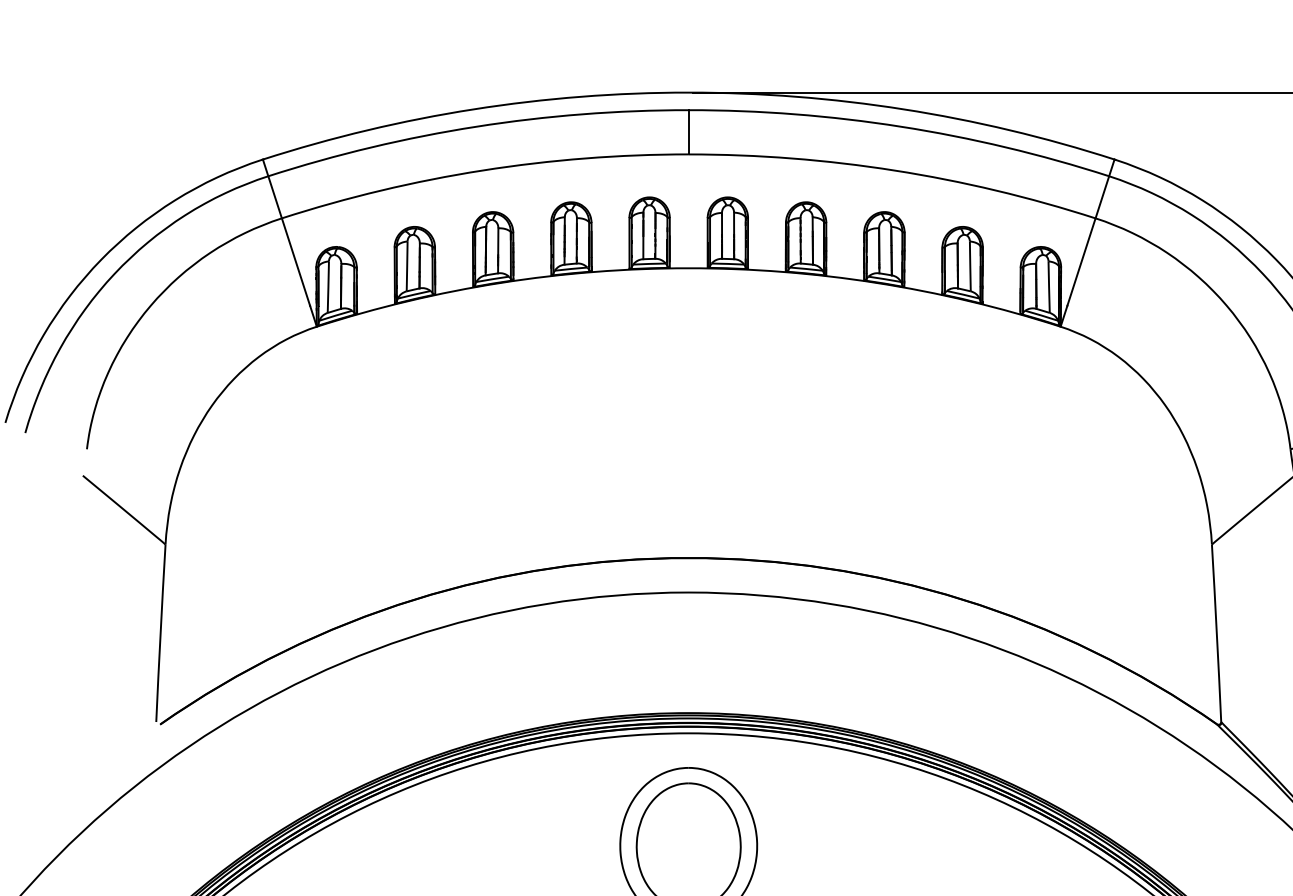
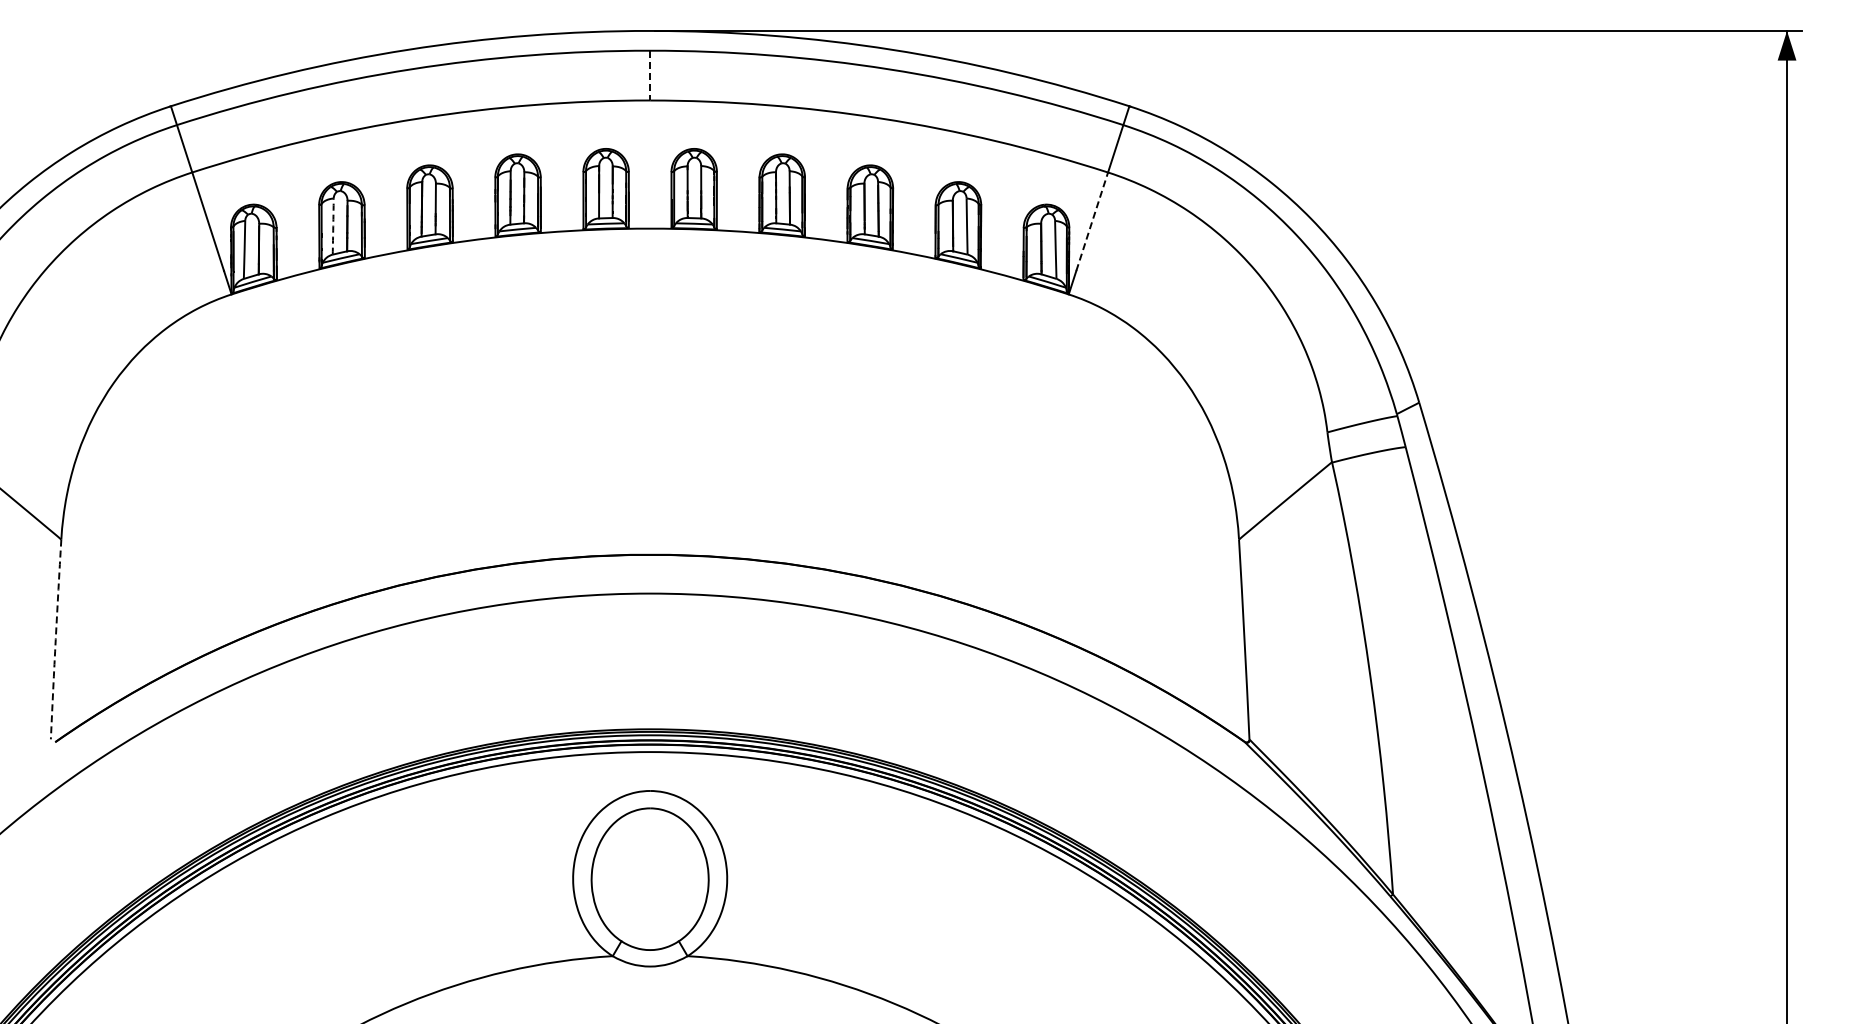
line: (689, 132) -> (650, 75), solid -> dashed
line: (1081, 261) -> (1092, 221), solid -> dashed
arc: (407, 266) -> (333, 226), solid -> dashed
arc: (160, 633) -> (55, 639), solid -> dashed

